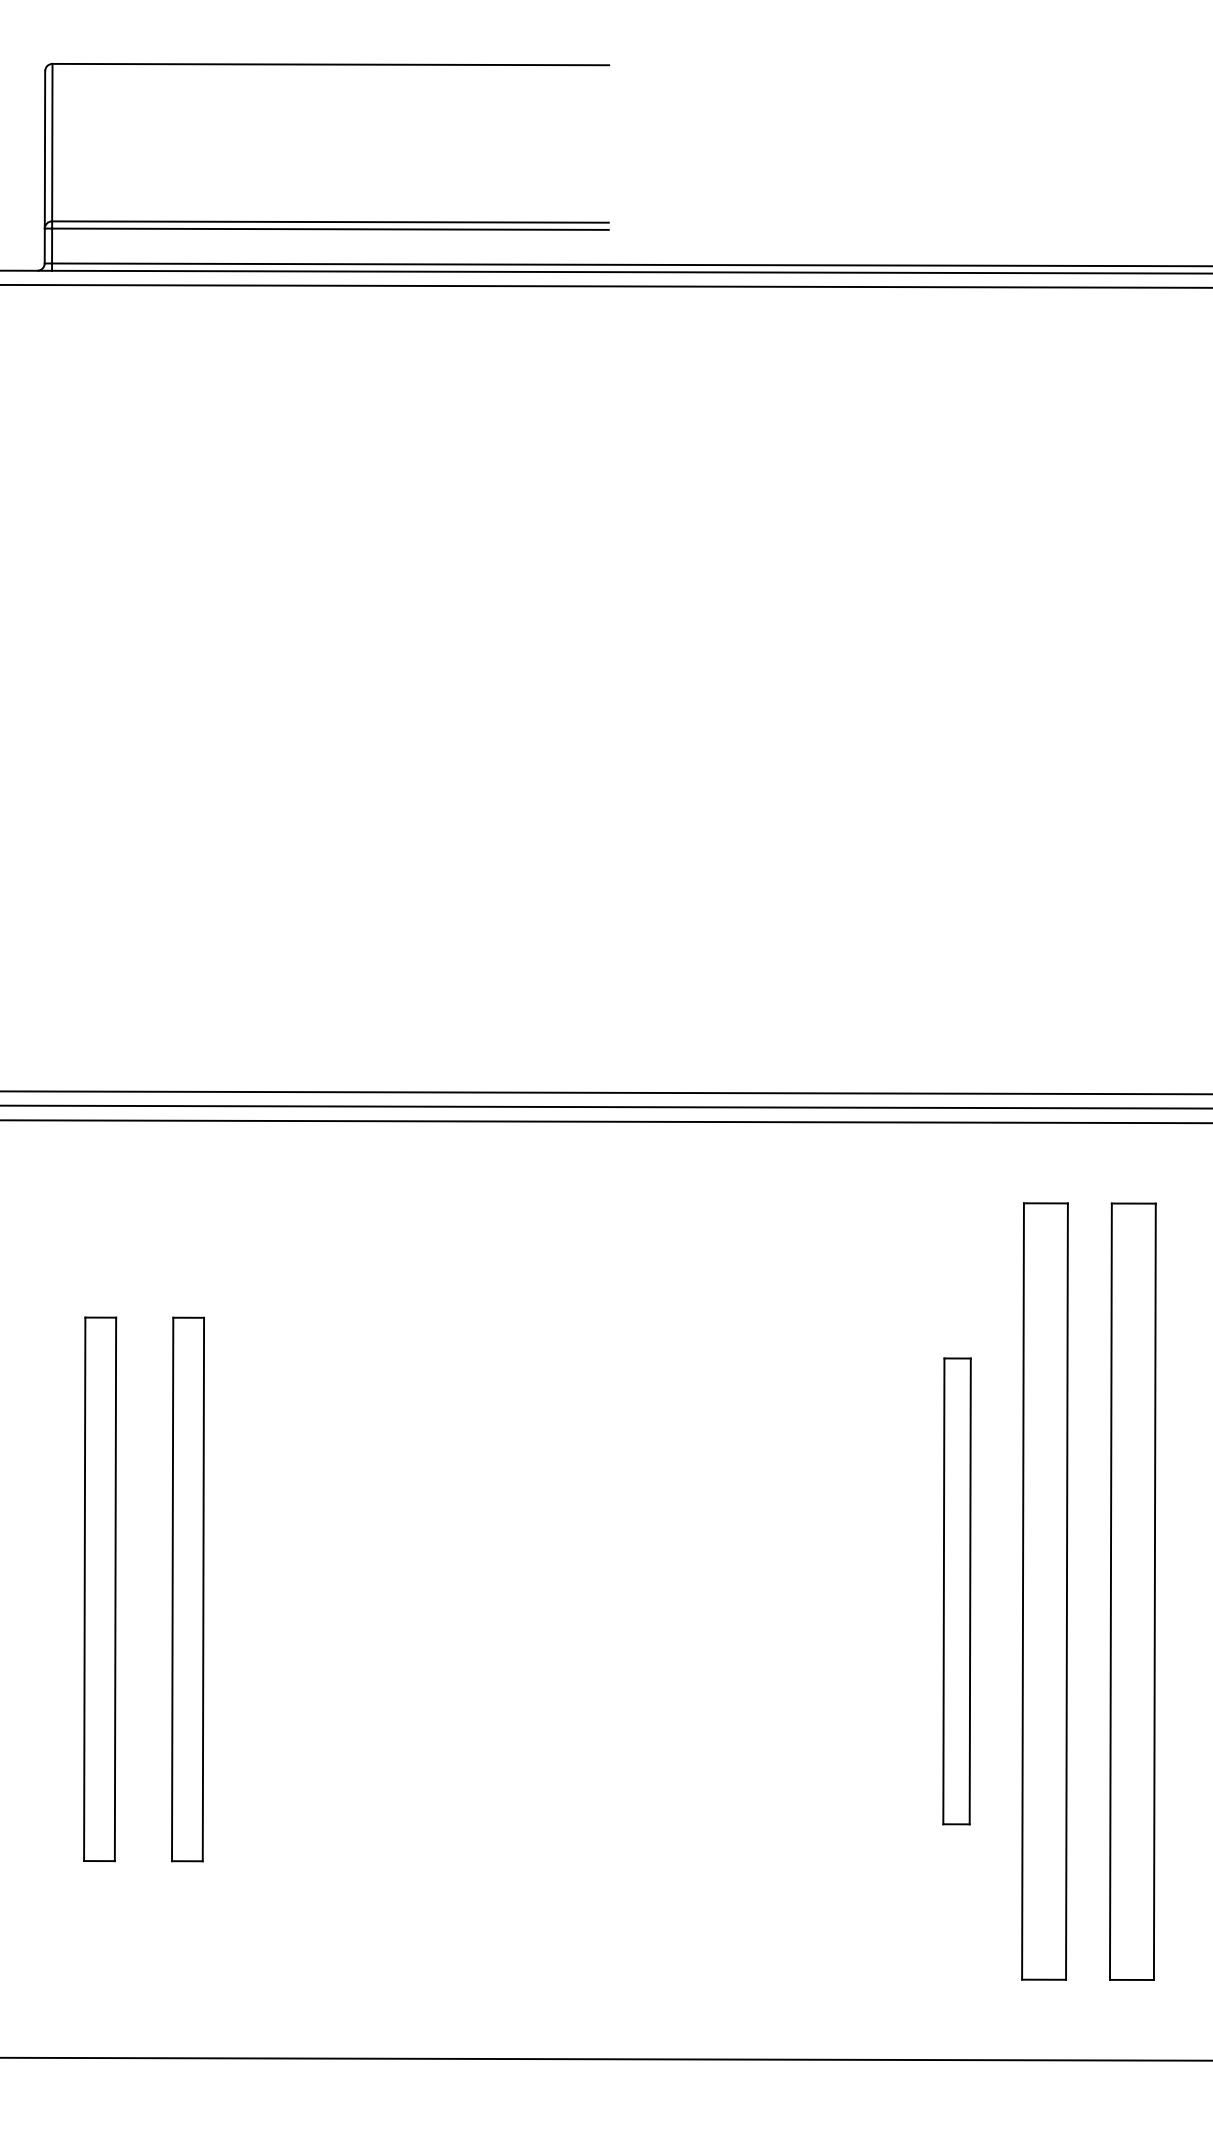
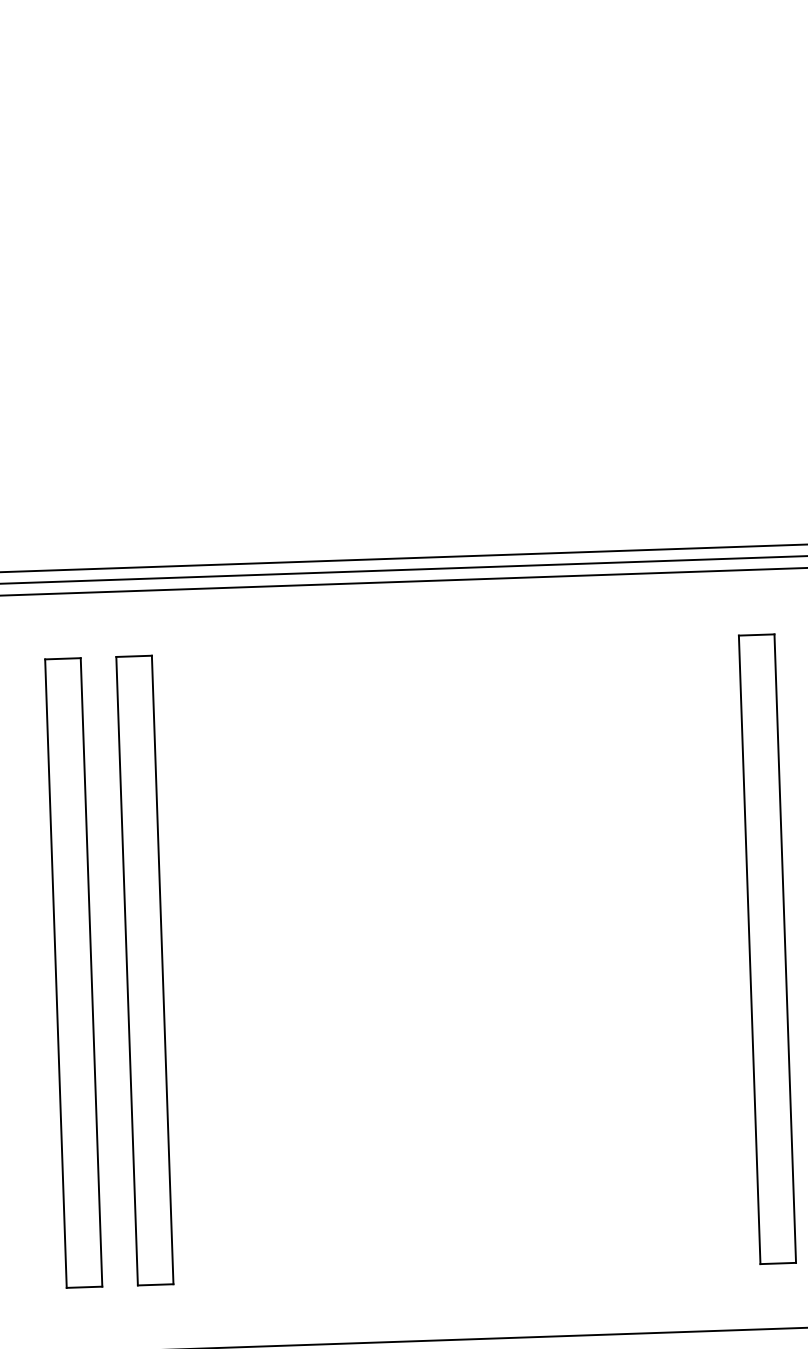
part: (99, 1589) -> (73, 973), size x1.43
part: (187, 1589) -> (144, 970), size x1.43
part: (956, 1591) -> (766, 949), size x1.67

